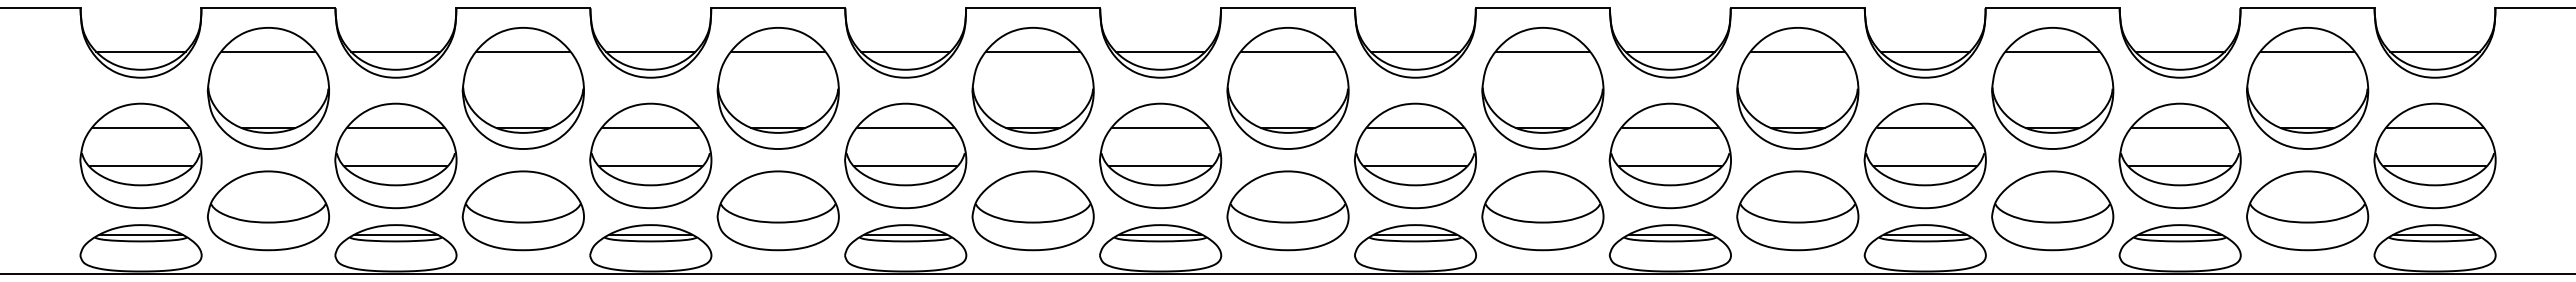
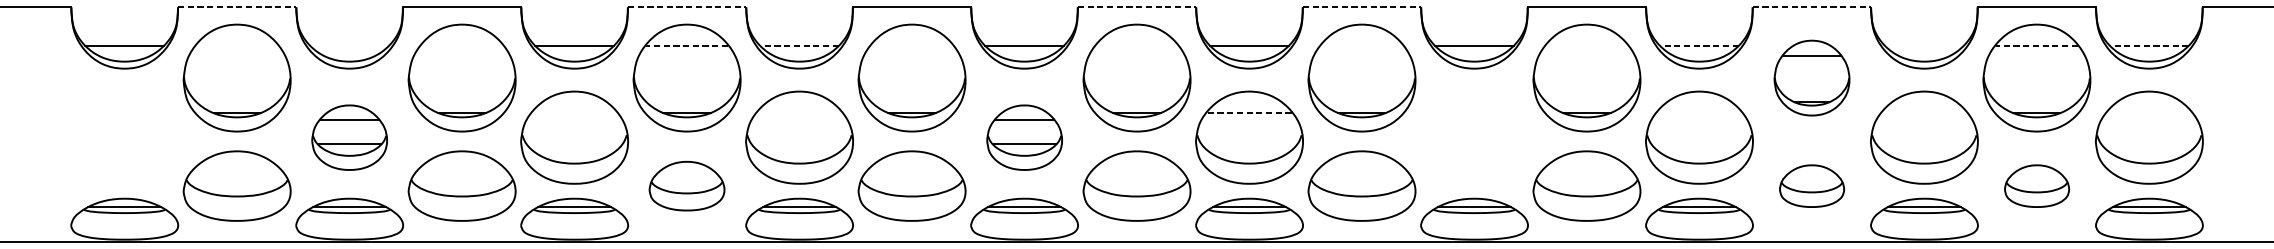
line: (268, 8) -> (237, 7), solid -> dashed
line: (778, 8) -> (687, 7), solid -> dashed
line: (1288, 8) -> (1137, 7), solid -> dashed
line: (1543, 8) -> (1362, 7), solid -> dashed
line: (2053, 8) -> (1812, 7), solid -> dashed
line: (268, 51) -> (237, 45), removed
line: (395, 51) -> (349, 45), removed
line: (522, 51) -> (461, 45), removed
line: (777, 51) -> (686, 45), solid -> dashed
line: (905, 51) -> (799, 45), solid -> dashed
line: (1032, 51) -> (911, 45), removed
line: (1287, 51) -> (1136, 45), removed
line: (1542, 51) -> (1361, 45), removed
line: (1797, 51) -> (1586, 45), removed
line: (1925, 51) -> (1699, 45), solid -> dashed
line: (2179, 51) -> (1923, 45), removed
line: (2307, 51) -> (2036, 45), solid -> dashed
line: (2434, 51) -> (2148, 45), solid -> dashed
part: (2052, 88) -> (1811, 78), size x0.7
line: (650, 127) -> (574, 112), removed
line: (905, 127) -> (799, 112), removed
line: (1415, 127) -> (1249, 112), solid -> dashed
line: (1924, 127) -> (1698, 112), removed
line: (2179, 127) -> (1923, 112), removed
line: (2434, 127) -> (2148, 112), removed
part: (140, 155) -> (124, 137), removed
part: (395, 155) -> (349, 137), size x0.7
part: (1160, 155) -> (1024, 137), size x0.7
part: (1669, 155) -> (1473, 137), removed
line: (650, 165) -> (574, 146), removed
line: (905, 165) -> (799, 146), removed
line: (1415, 165) -> (1249, 146), removed
line: (1925, 165) -> (1699, 146), removed
line: (2179, 165) -> (1923, 146), removed
line: (2434, 165) -> (2148, 146), removed
part: (777, 210) -> (686, 185), size x0.7
part: (2052, 210) -> (1811, 185), size x0.6
part: (2307, 210) -> (2036, 185), size x0.6

